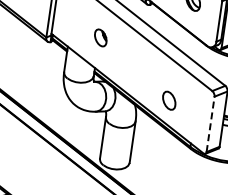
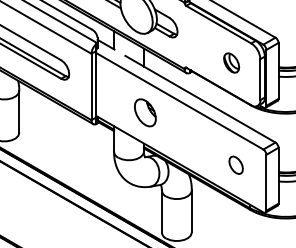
part: (100, 37) -> (145, 112), size x1.67
part: (168, 99) -> (235, 164), moved
line: (210, 124) -> (266, 182), dashed -> solid

